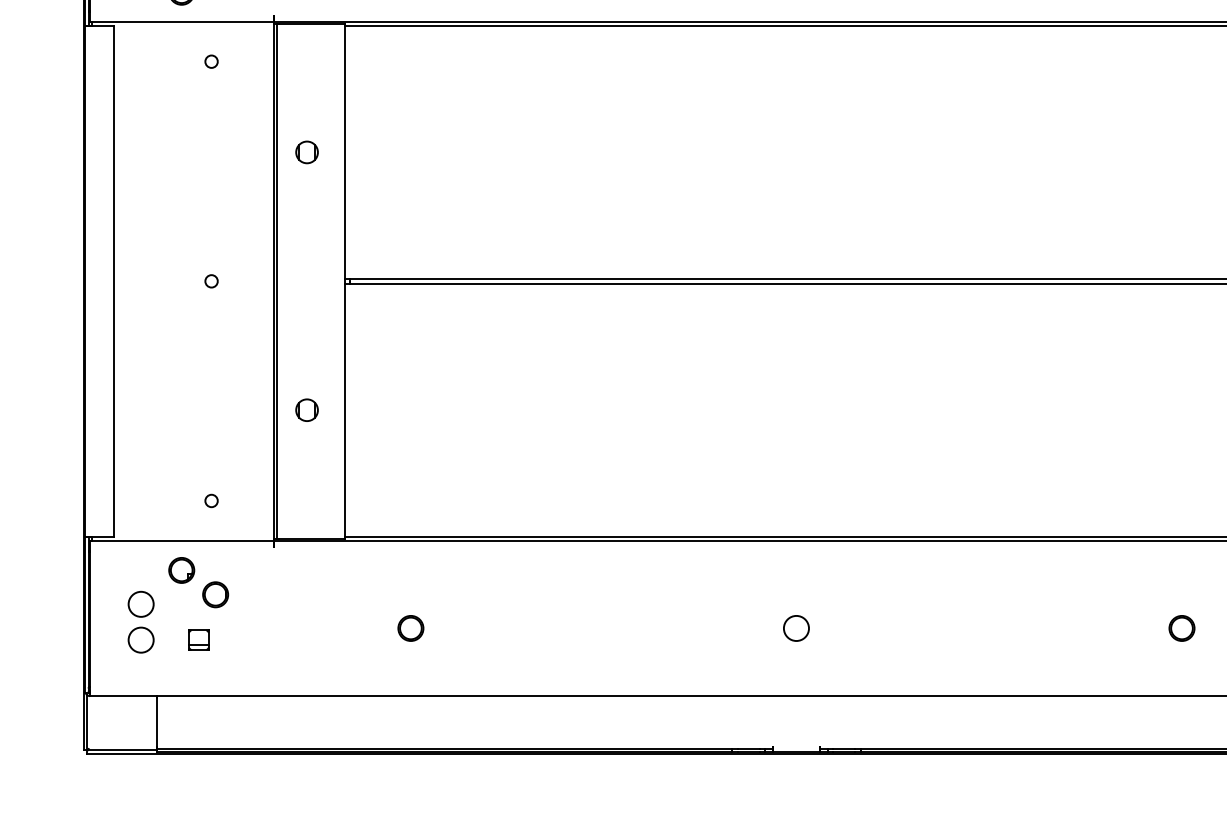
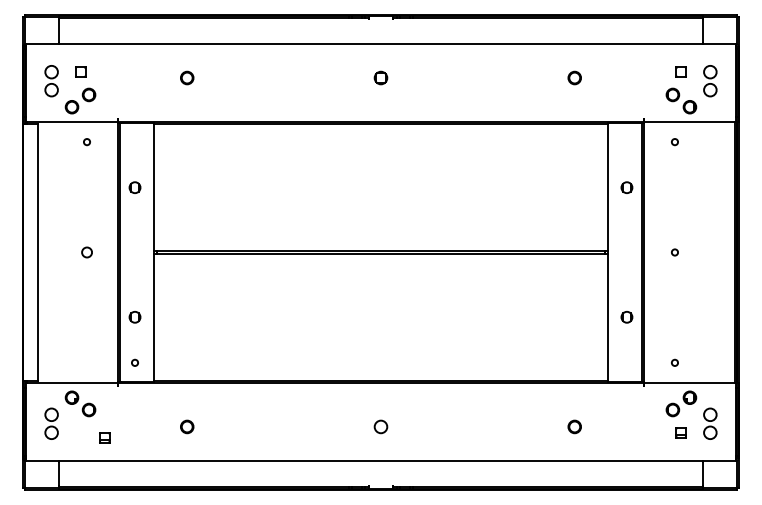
circle: (210, 281) -> (86, 252), size x1.6
circle: (210, 500) -> (134, 362), moved
part: (198, 639) -> (104, 437), moved

